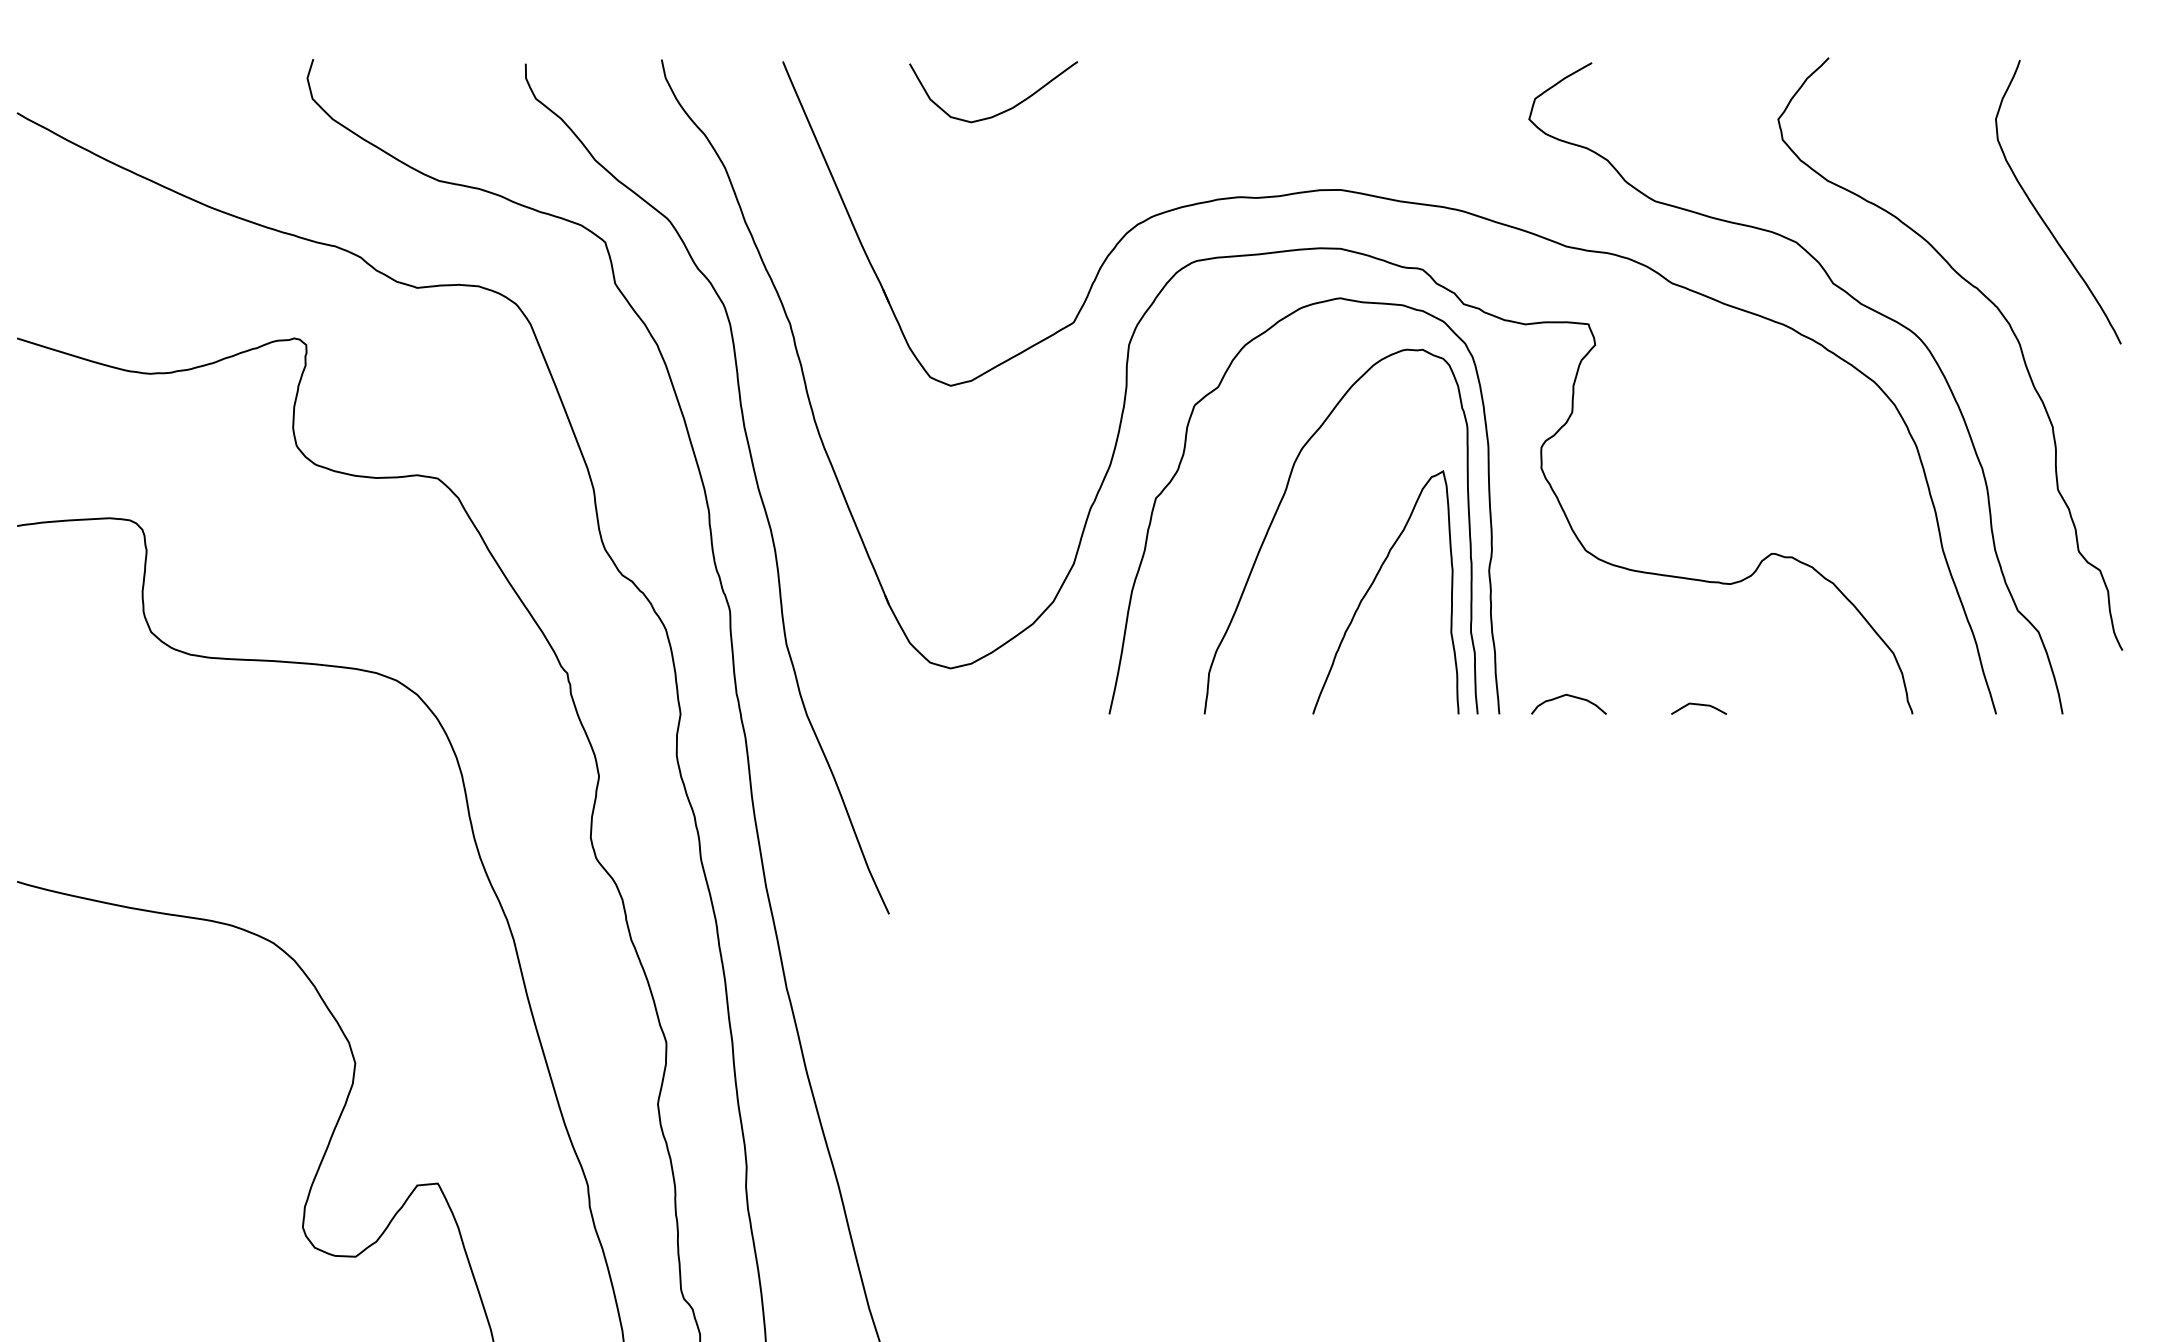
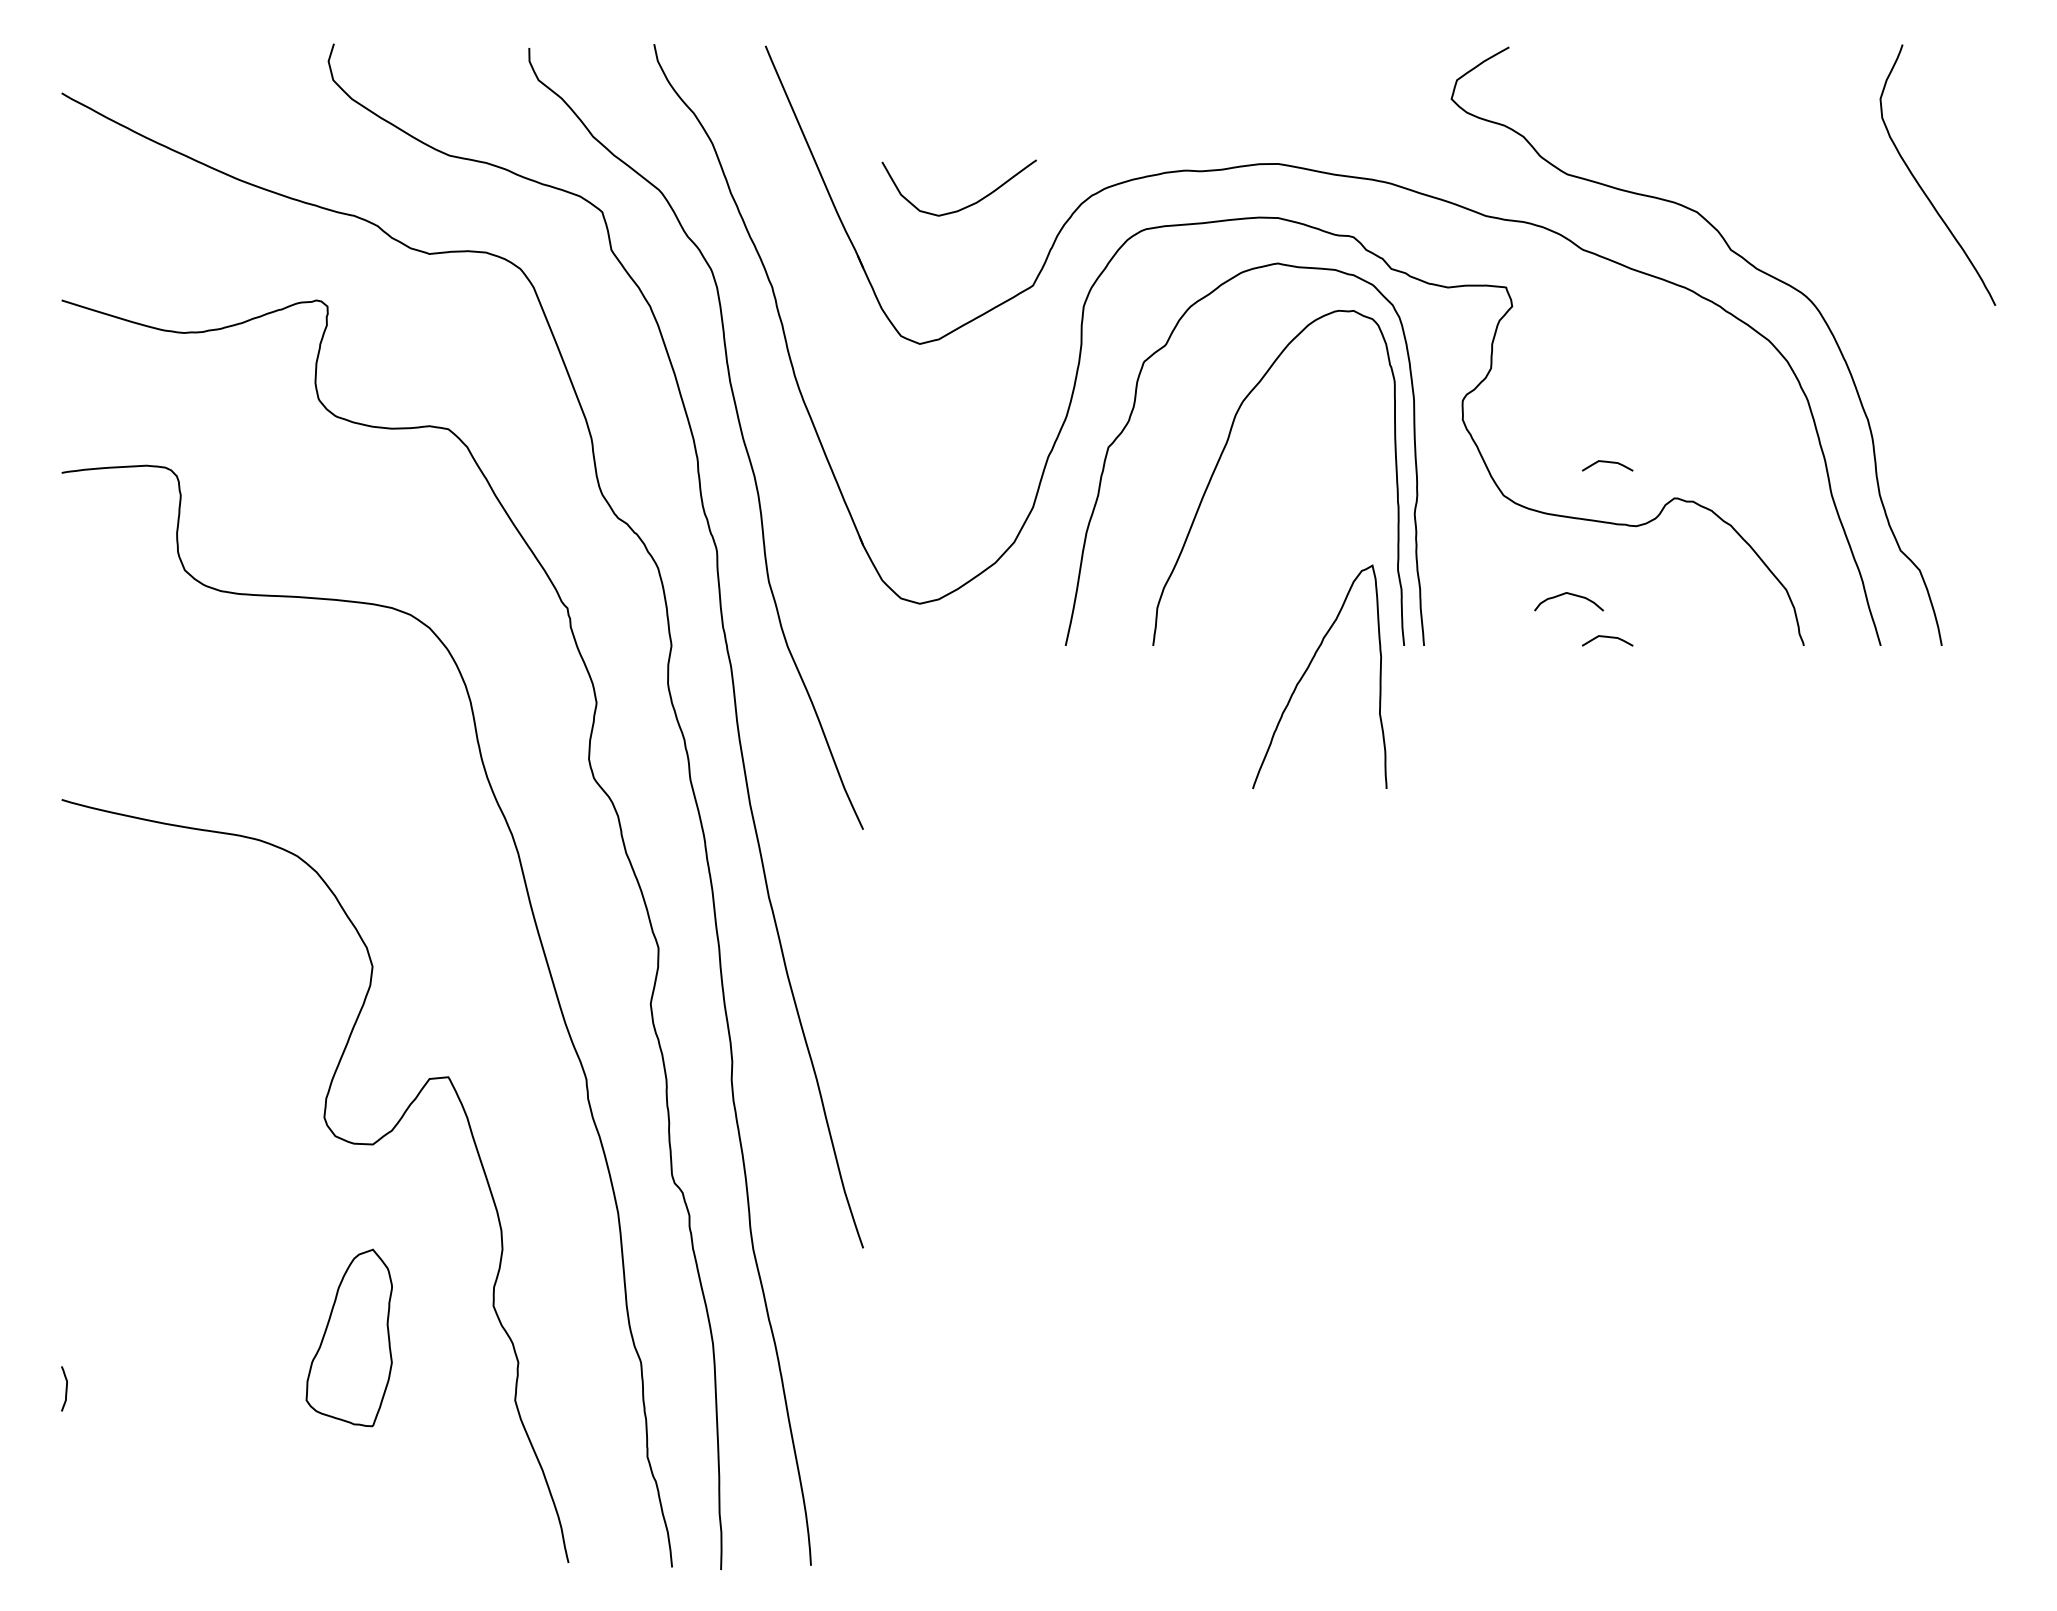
curve: (1002, 111) -> (967, 205), moved
curve: (2002, 316) -> (1886, 280), removed
curve: (1698, 514) -> (1607, 462), added
curve: (1372, 585) -> (1307, 670), moved
curve: (1571, 697) -> (1571, 595), moved

